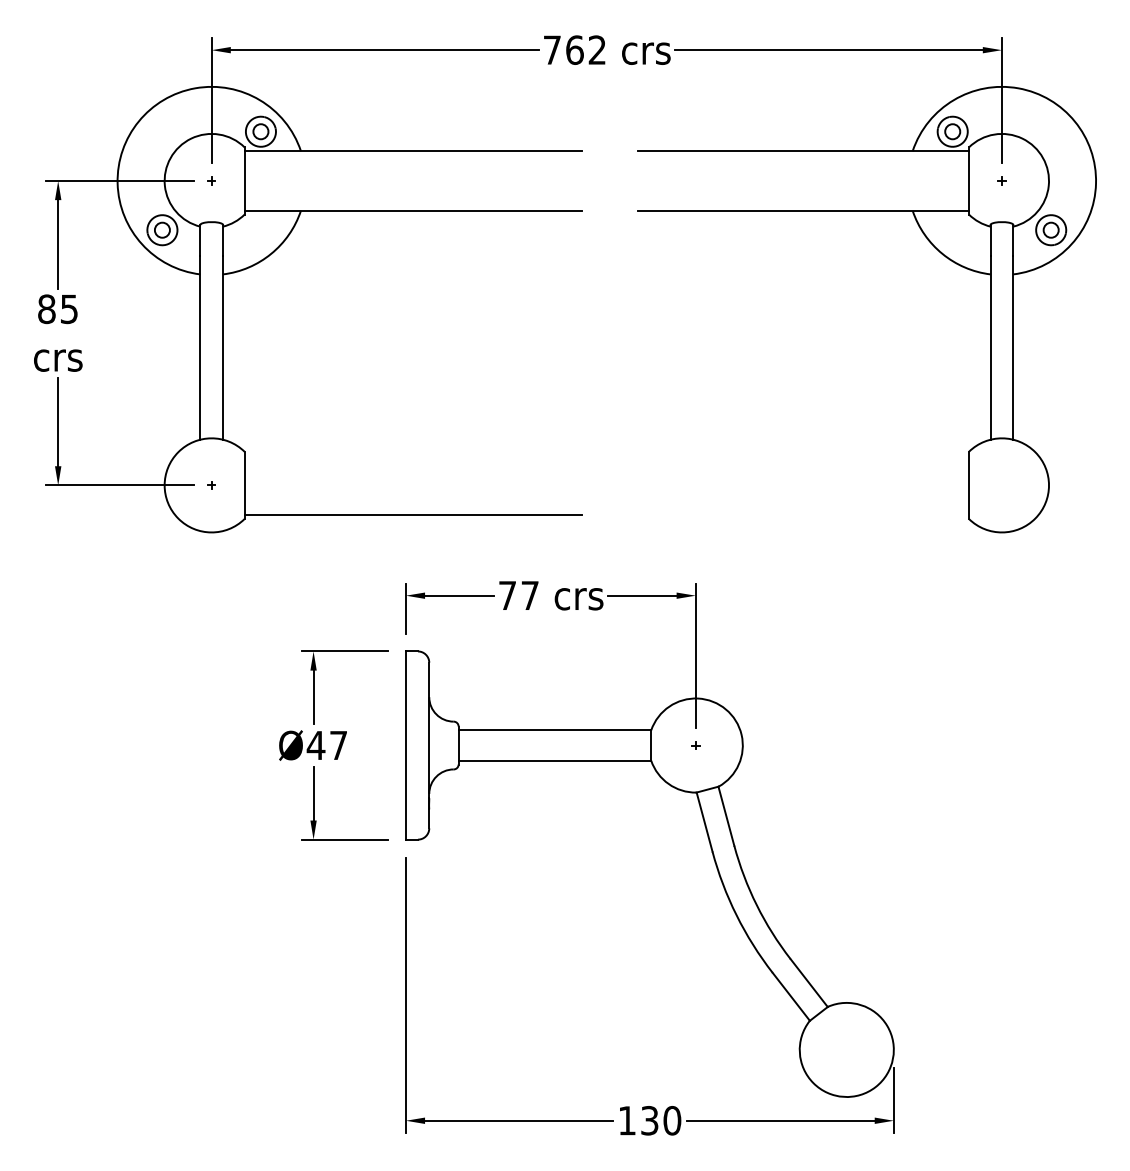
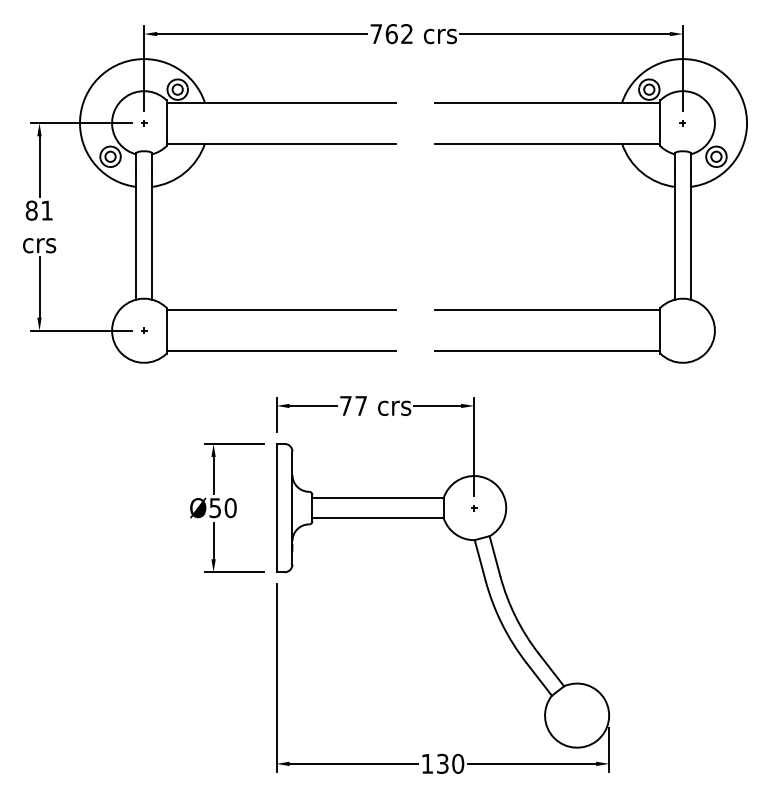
text: (68, 308) -> (46, 210), 85 -> 81
line: (413, 455) -> (281, 310), added
line: (803, 455) -> (547, 310), added
line: (803, 515) -> (547, 351), added
text: (326, 746) -> (222, 508), Ø47 -> Ø50

